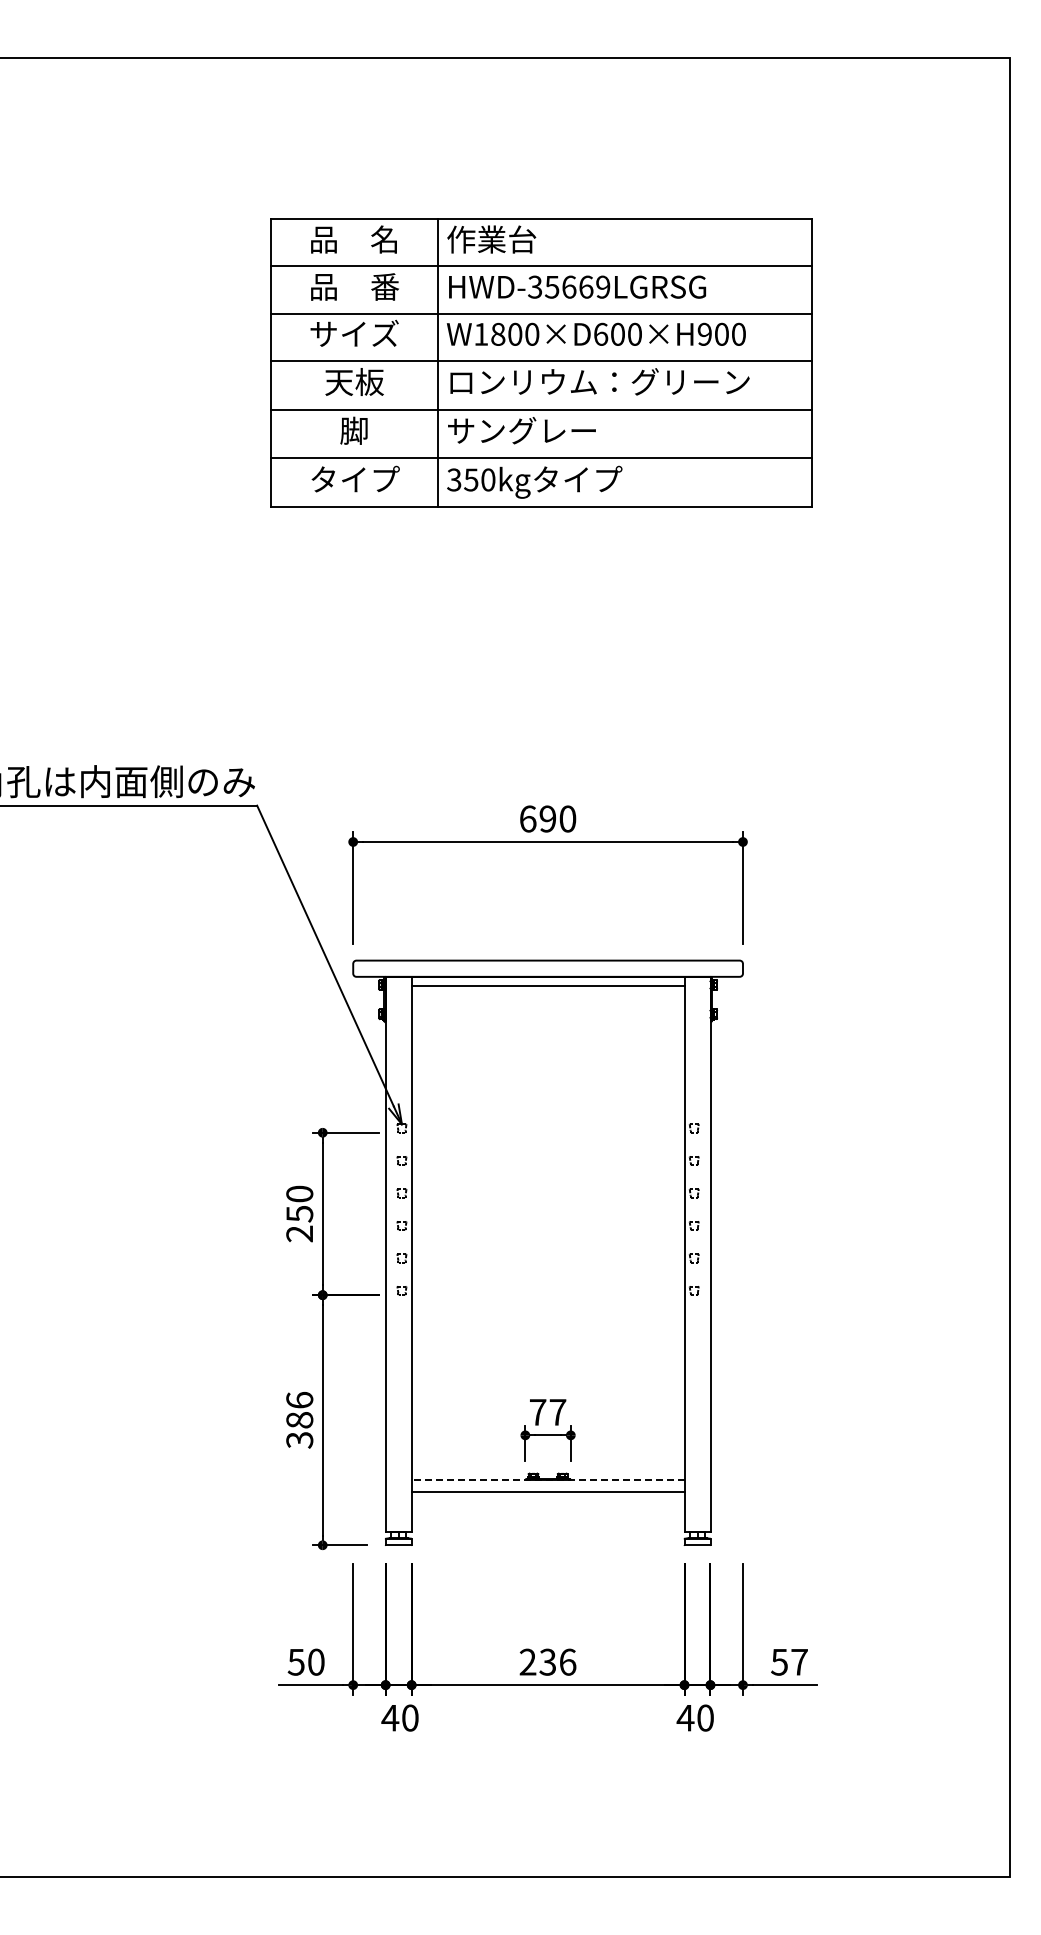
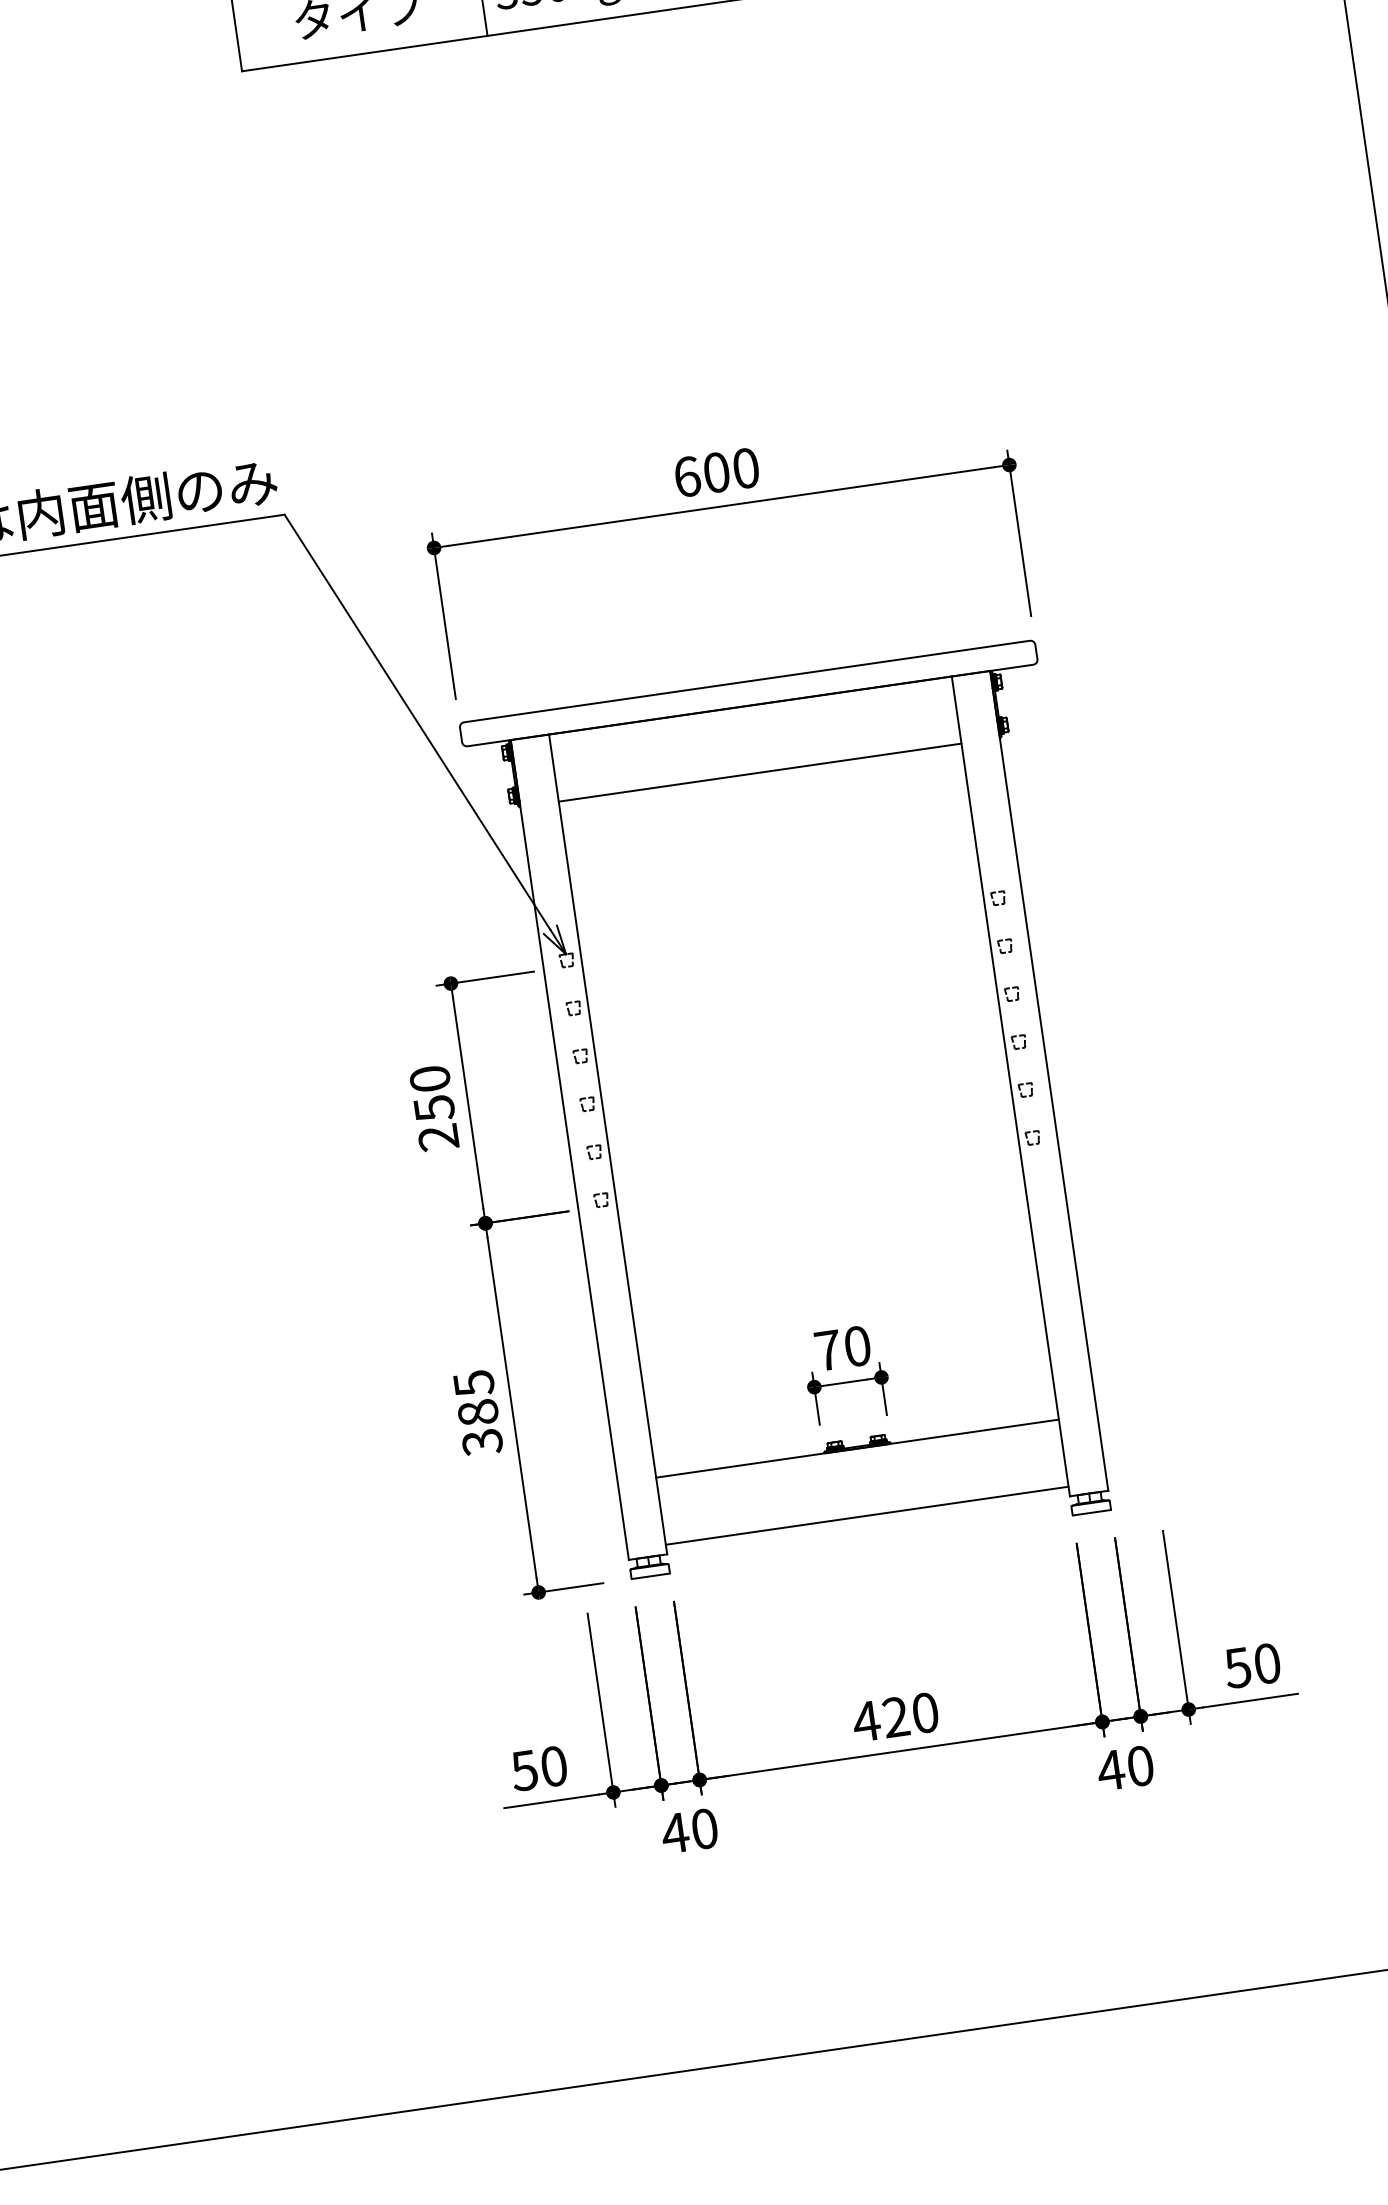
text: (547, 818) -> (715, 471), 690 -> 600
line: (547, 986) -> (759, 773), moved
text: (299, 1399) -> (473, 1382), 386 -> 385
text: (557, 1411) -> (856, 1345), 77 -> 70
line: (547, 1480) -> (856, 1449), dashed -> solid
line: (547, 1491) -> (866, 1515), moved
text: (547, 1661) -> (895, 1716), 236 -> 420
text: (799, 1661) -> (1267, 1662), 57 -> 50

